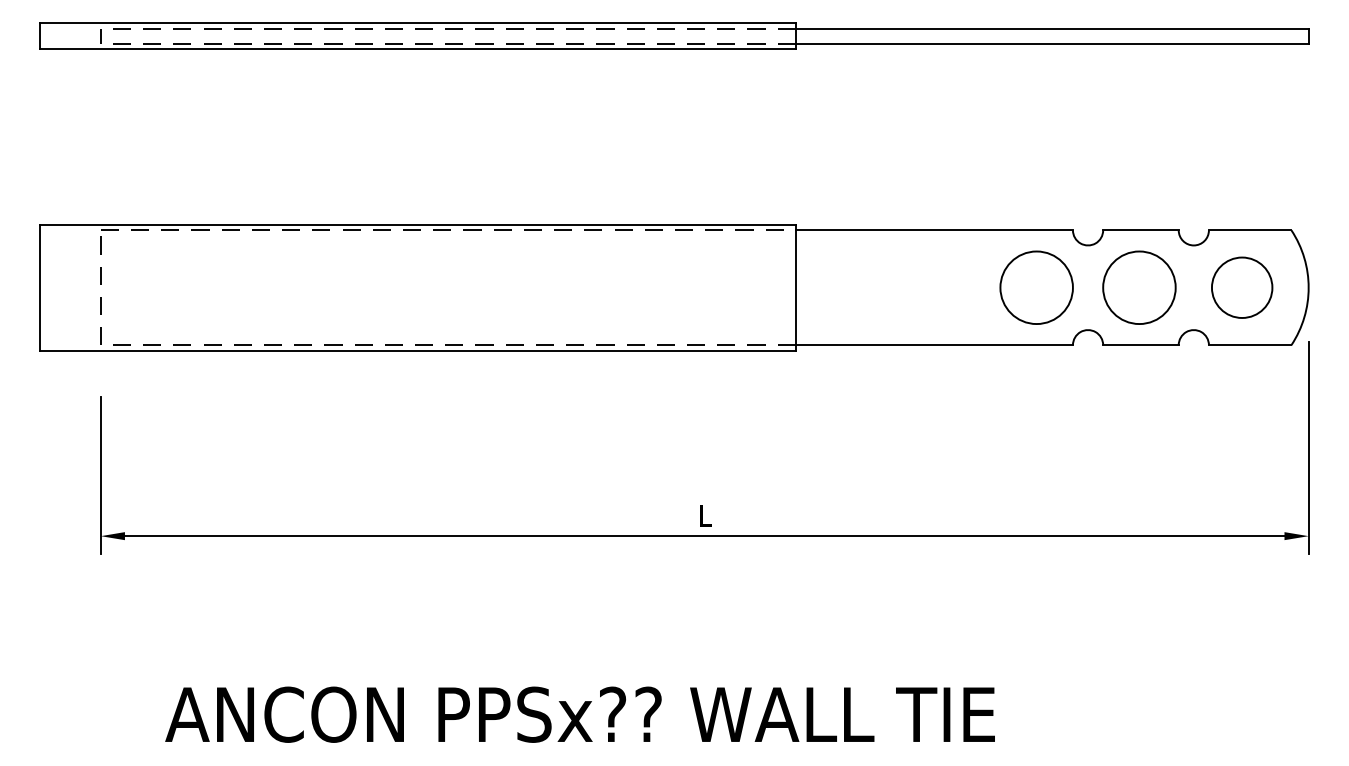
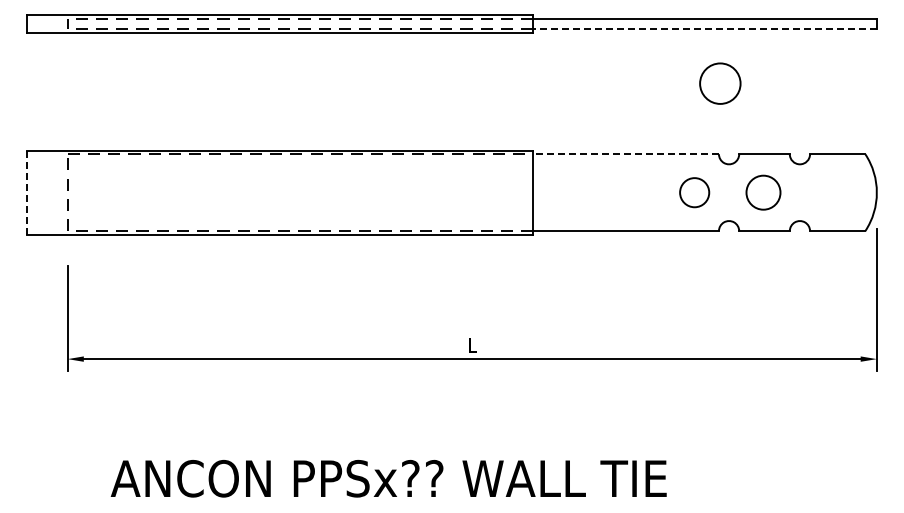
line: (1052, 44) -> (705, 29), solid -> dashed
line: (934, 230) -> (626, 154), solid -> dashed
line: (40, 287) -> (27, 192), solid -> dashed
circle: (1036, 287) -> (694, 192), size x0.6
circle: (1139, 287) -> (763, 192), size x0.7
circle: (1242, 287) -> (720, 83), moved

